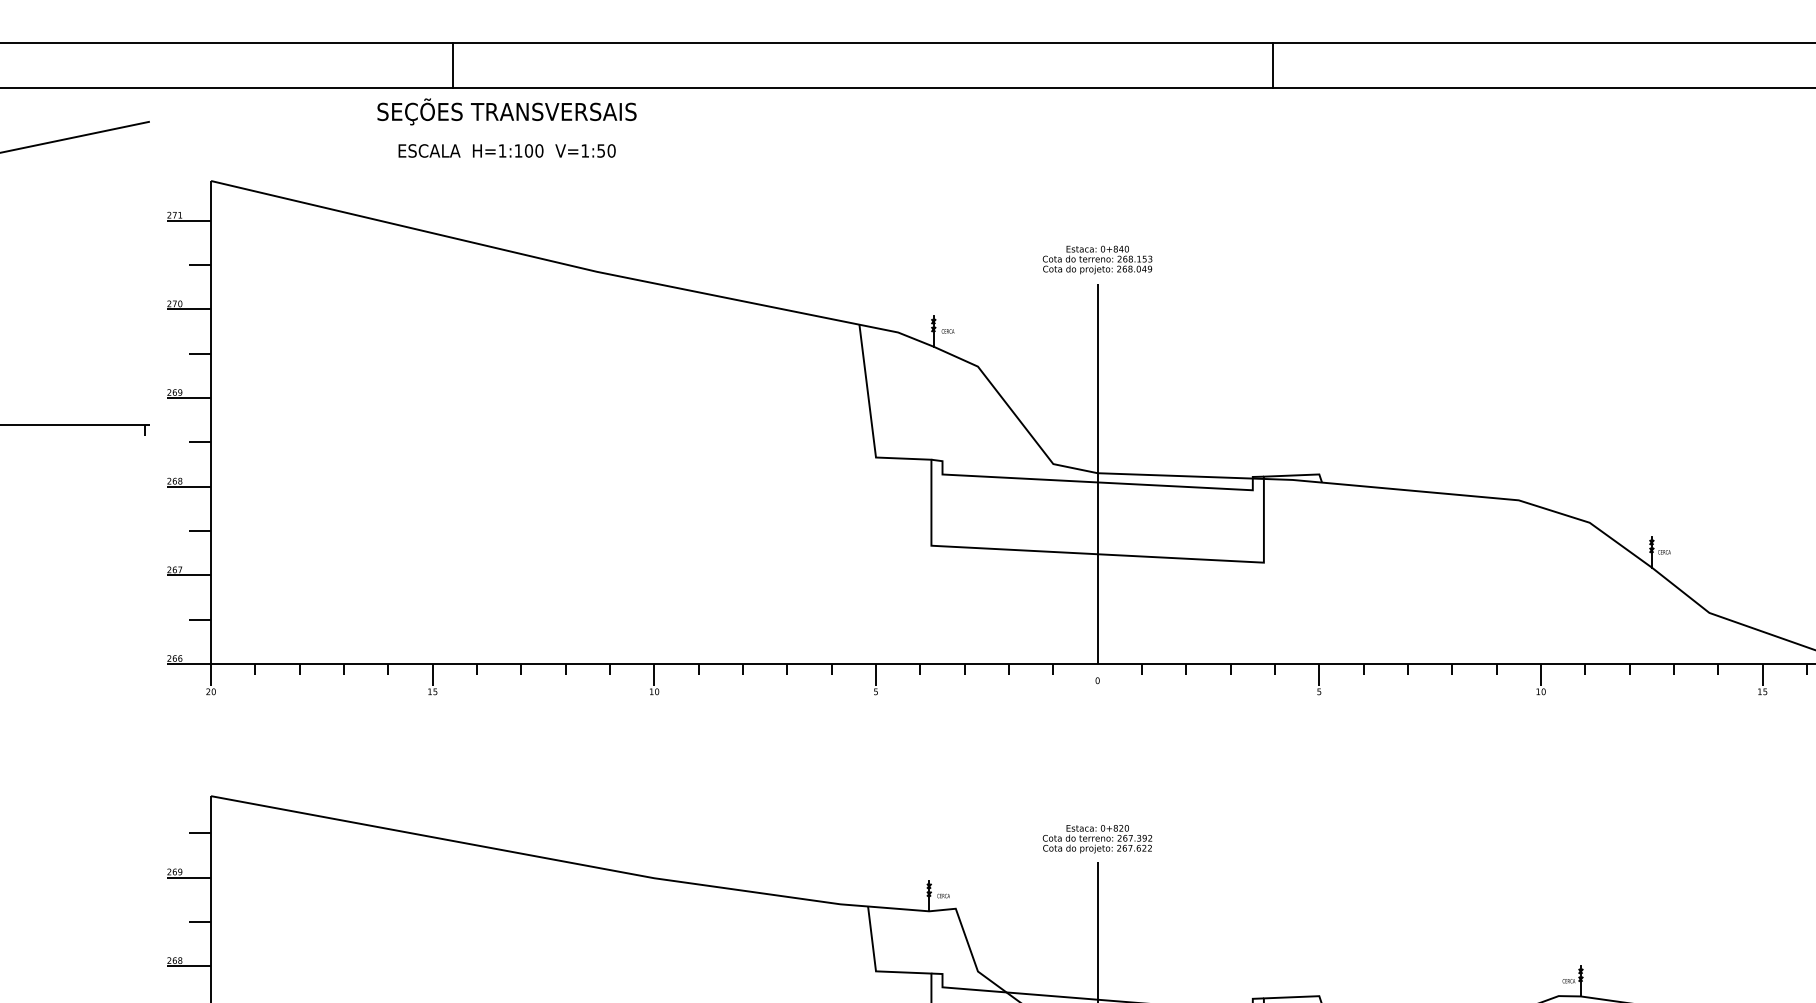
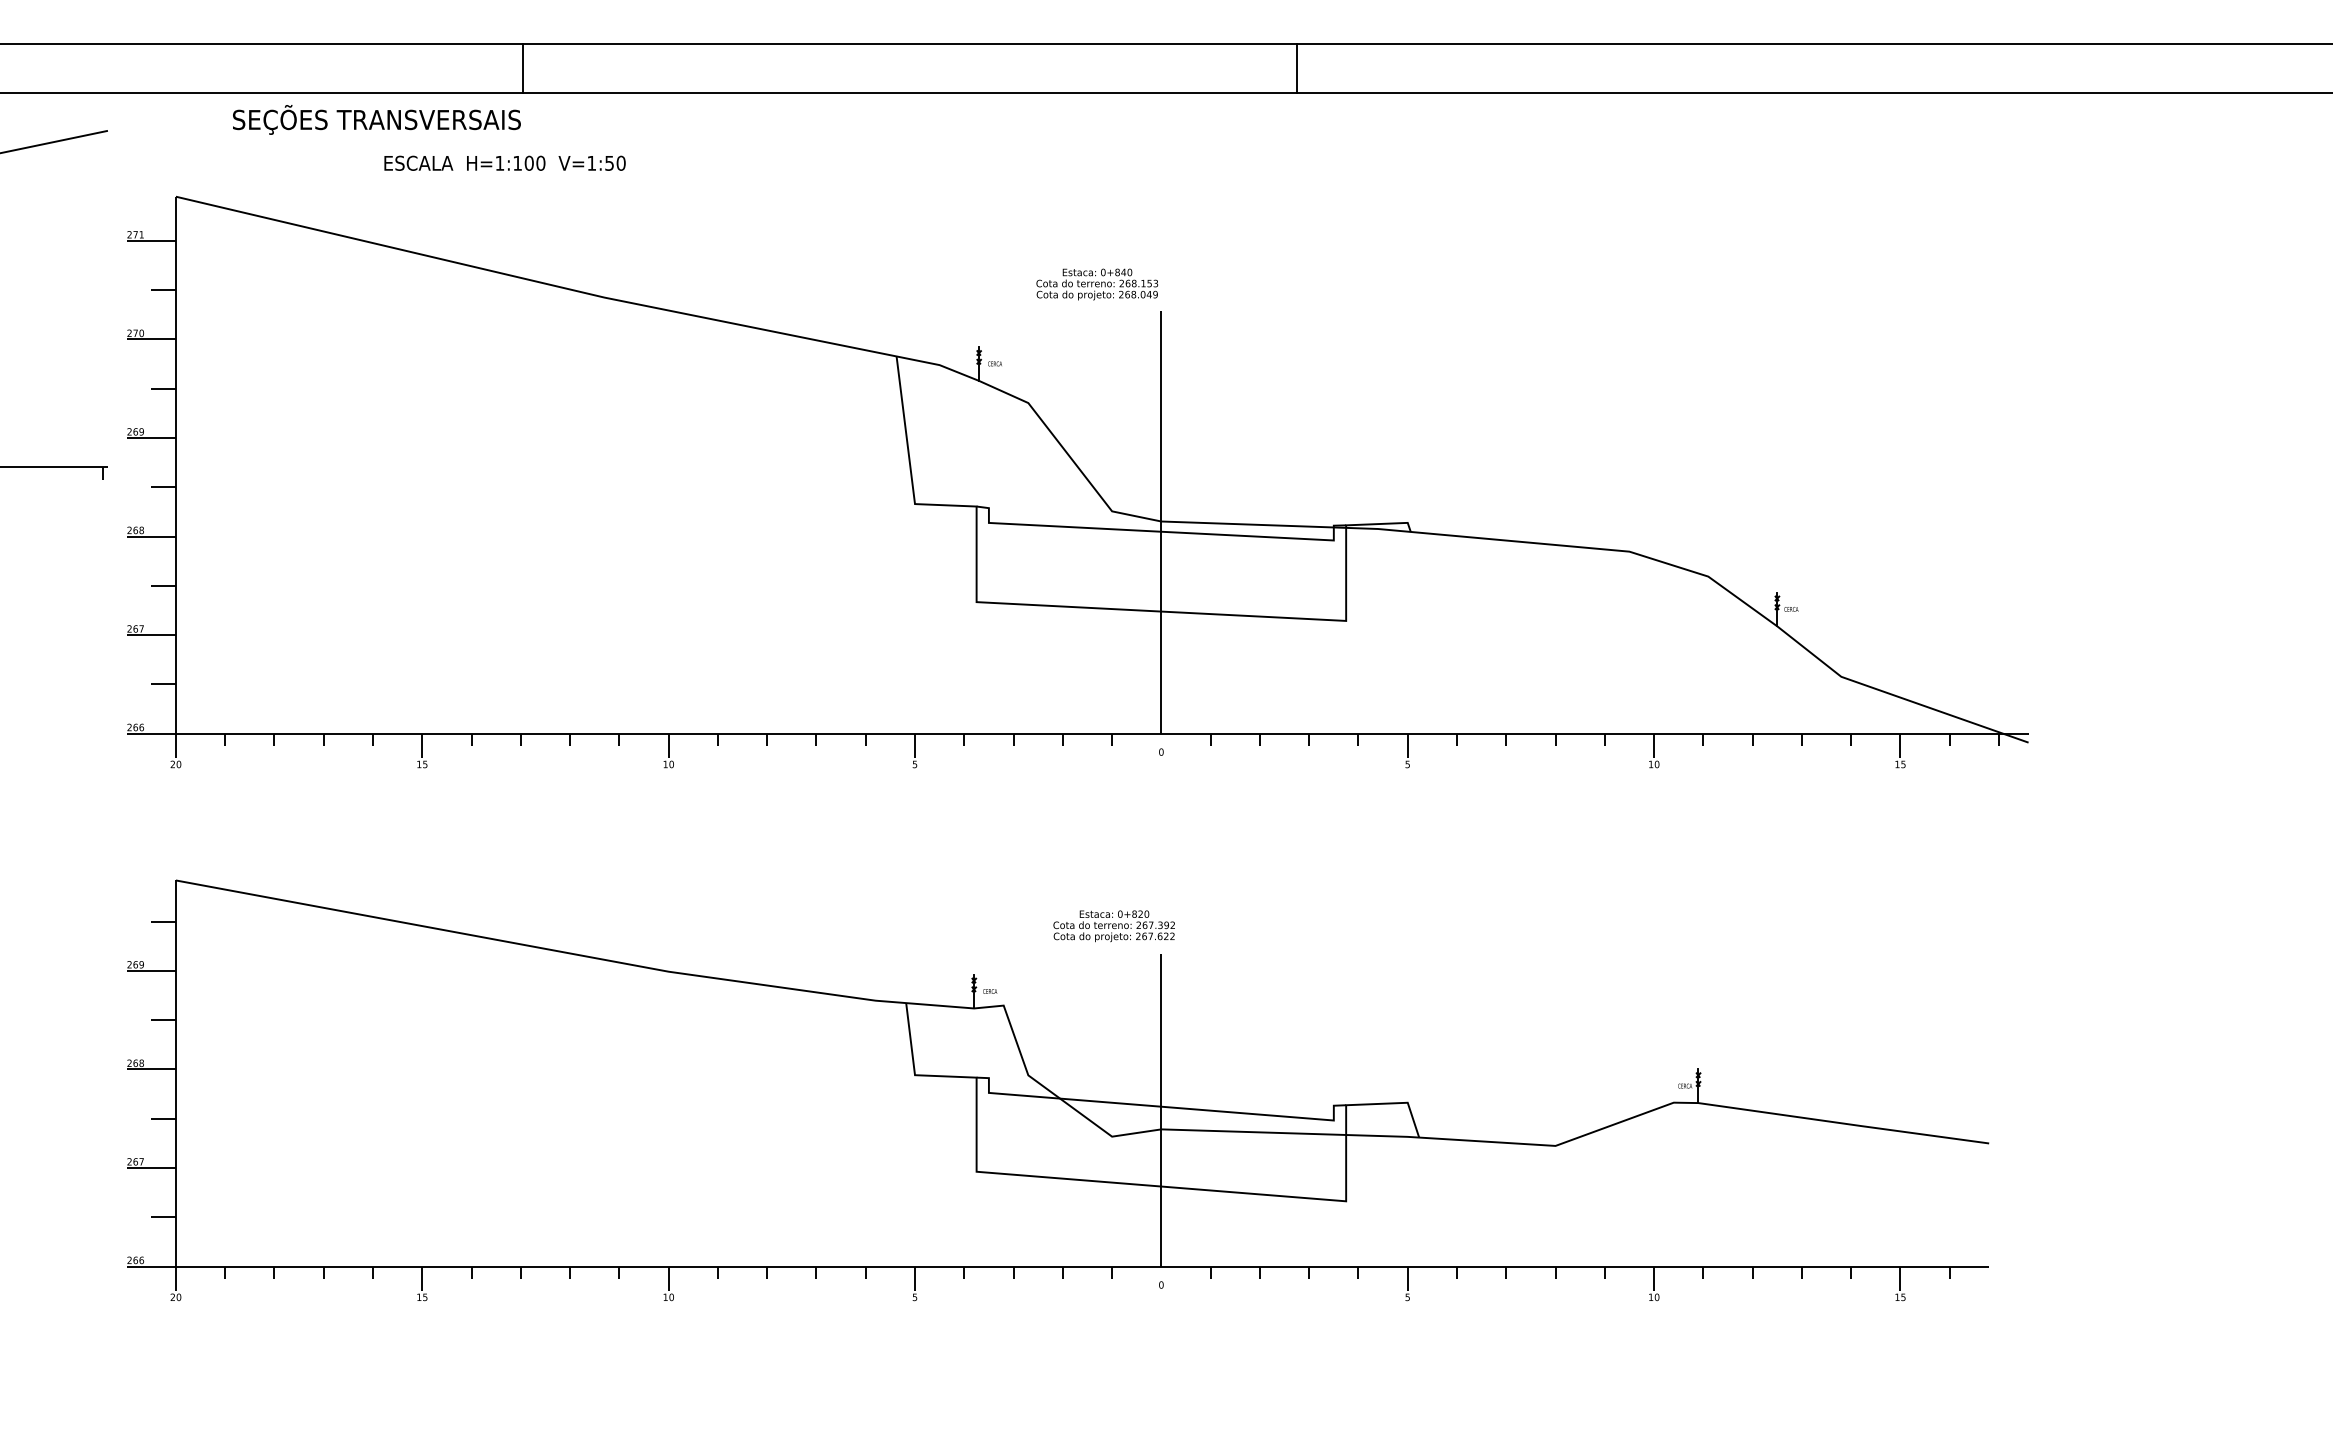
line: (452, 65) -> (523, 68), moved
line: (1272, 65) -> (1296, 68), moved
text: (506, 111) -> (376, 119), moved
text: (1097, 259) -> (1097, 284), moved
text: (1096, 839) -> (1113, 926), moved

